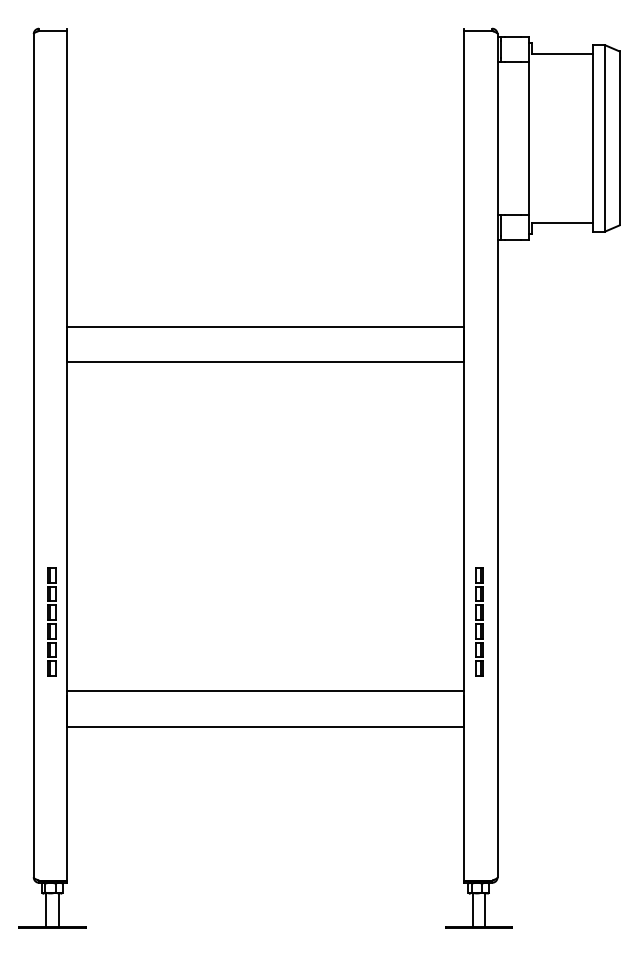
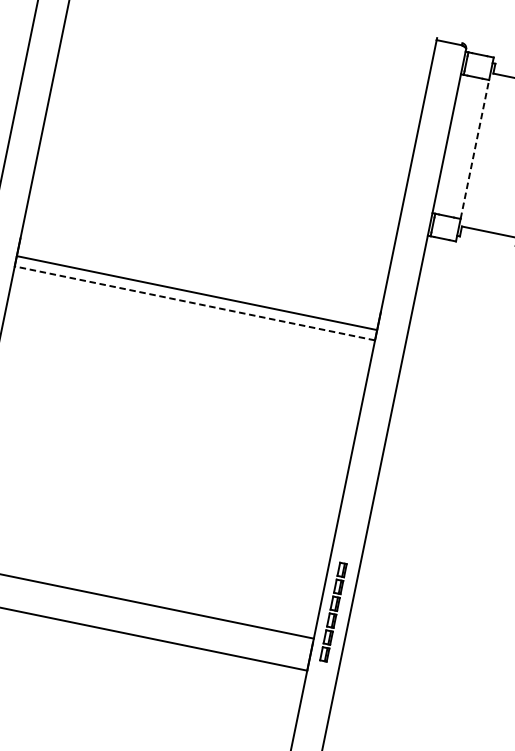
line: (528, 138) -> (474, 149), solid -> dashed
line: (265, 326) -> (196, 292), moved
line: (265, 362) -> (194, 303), solid -> dashed
part: (479, 621) -> (333, 611), moved

